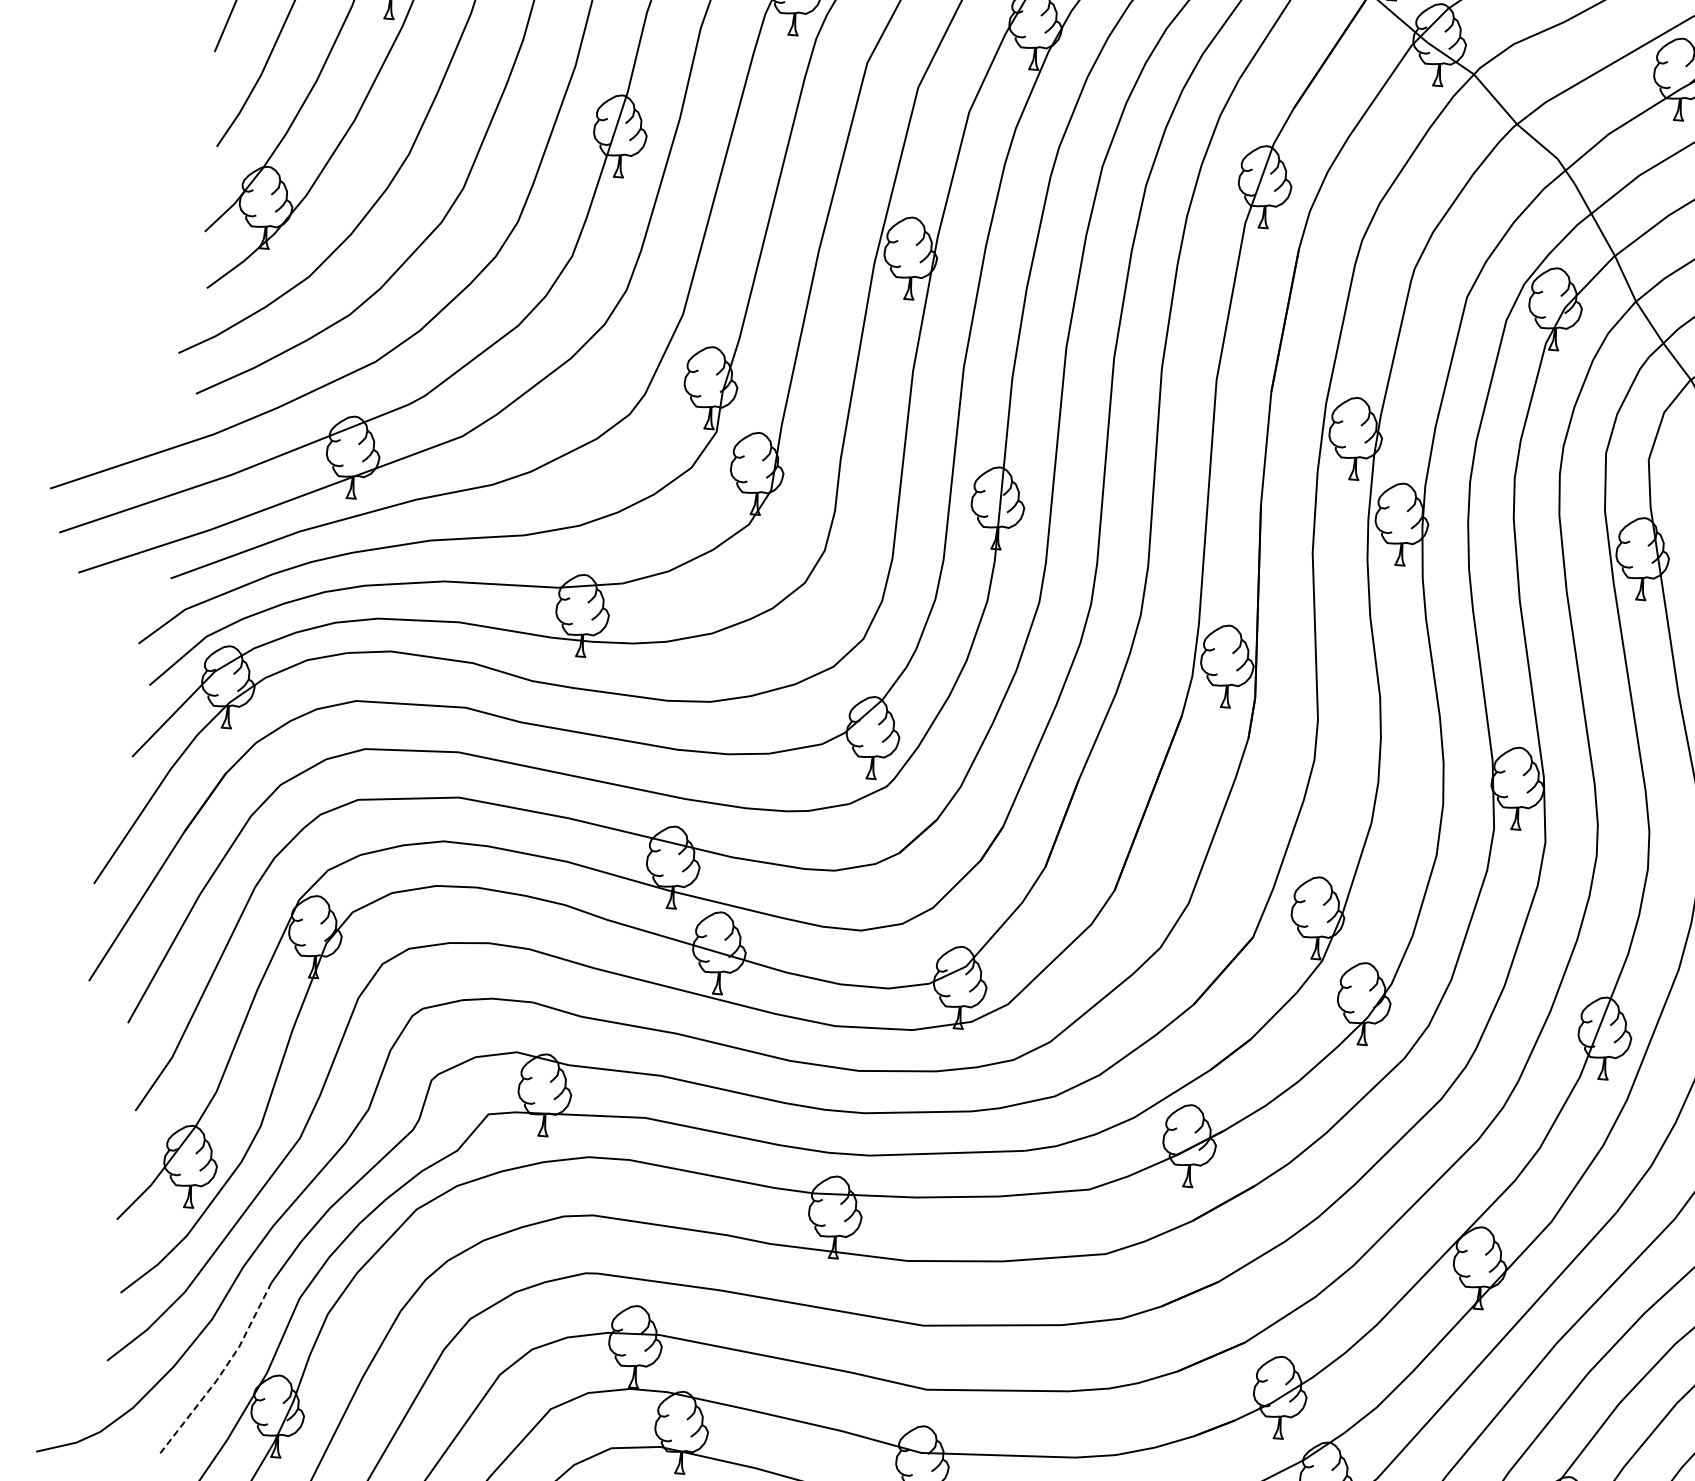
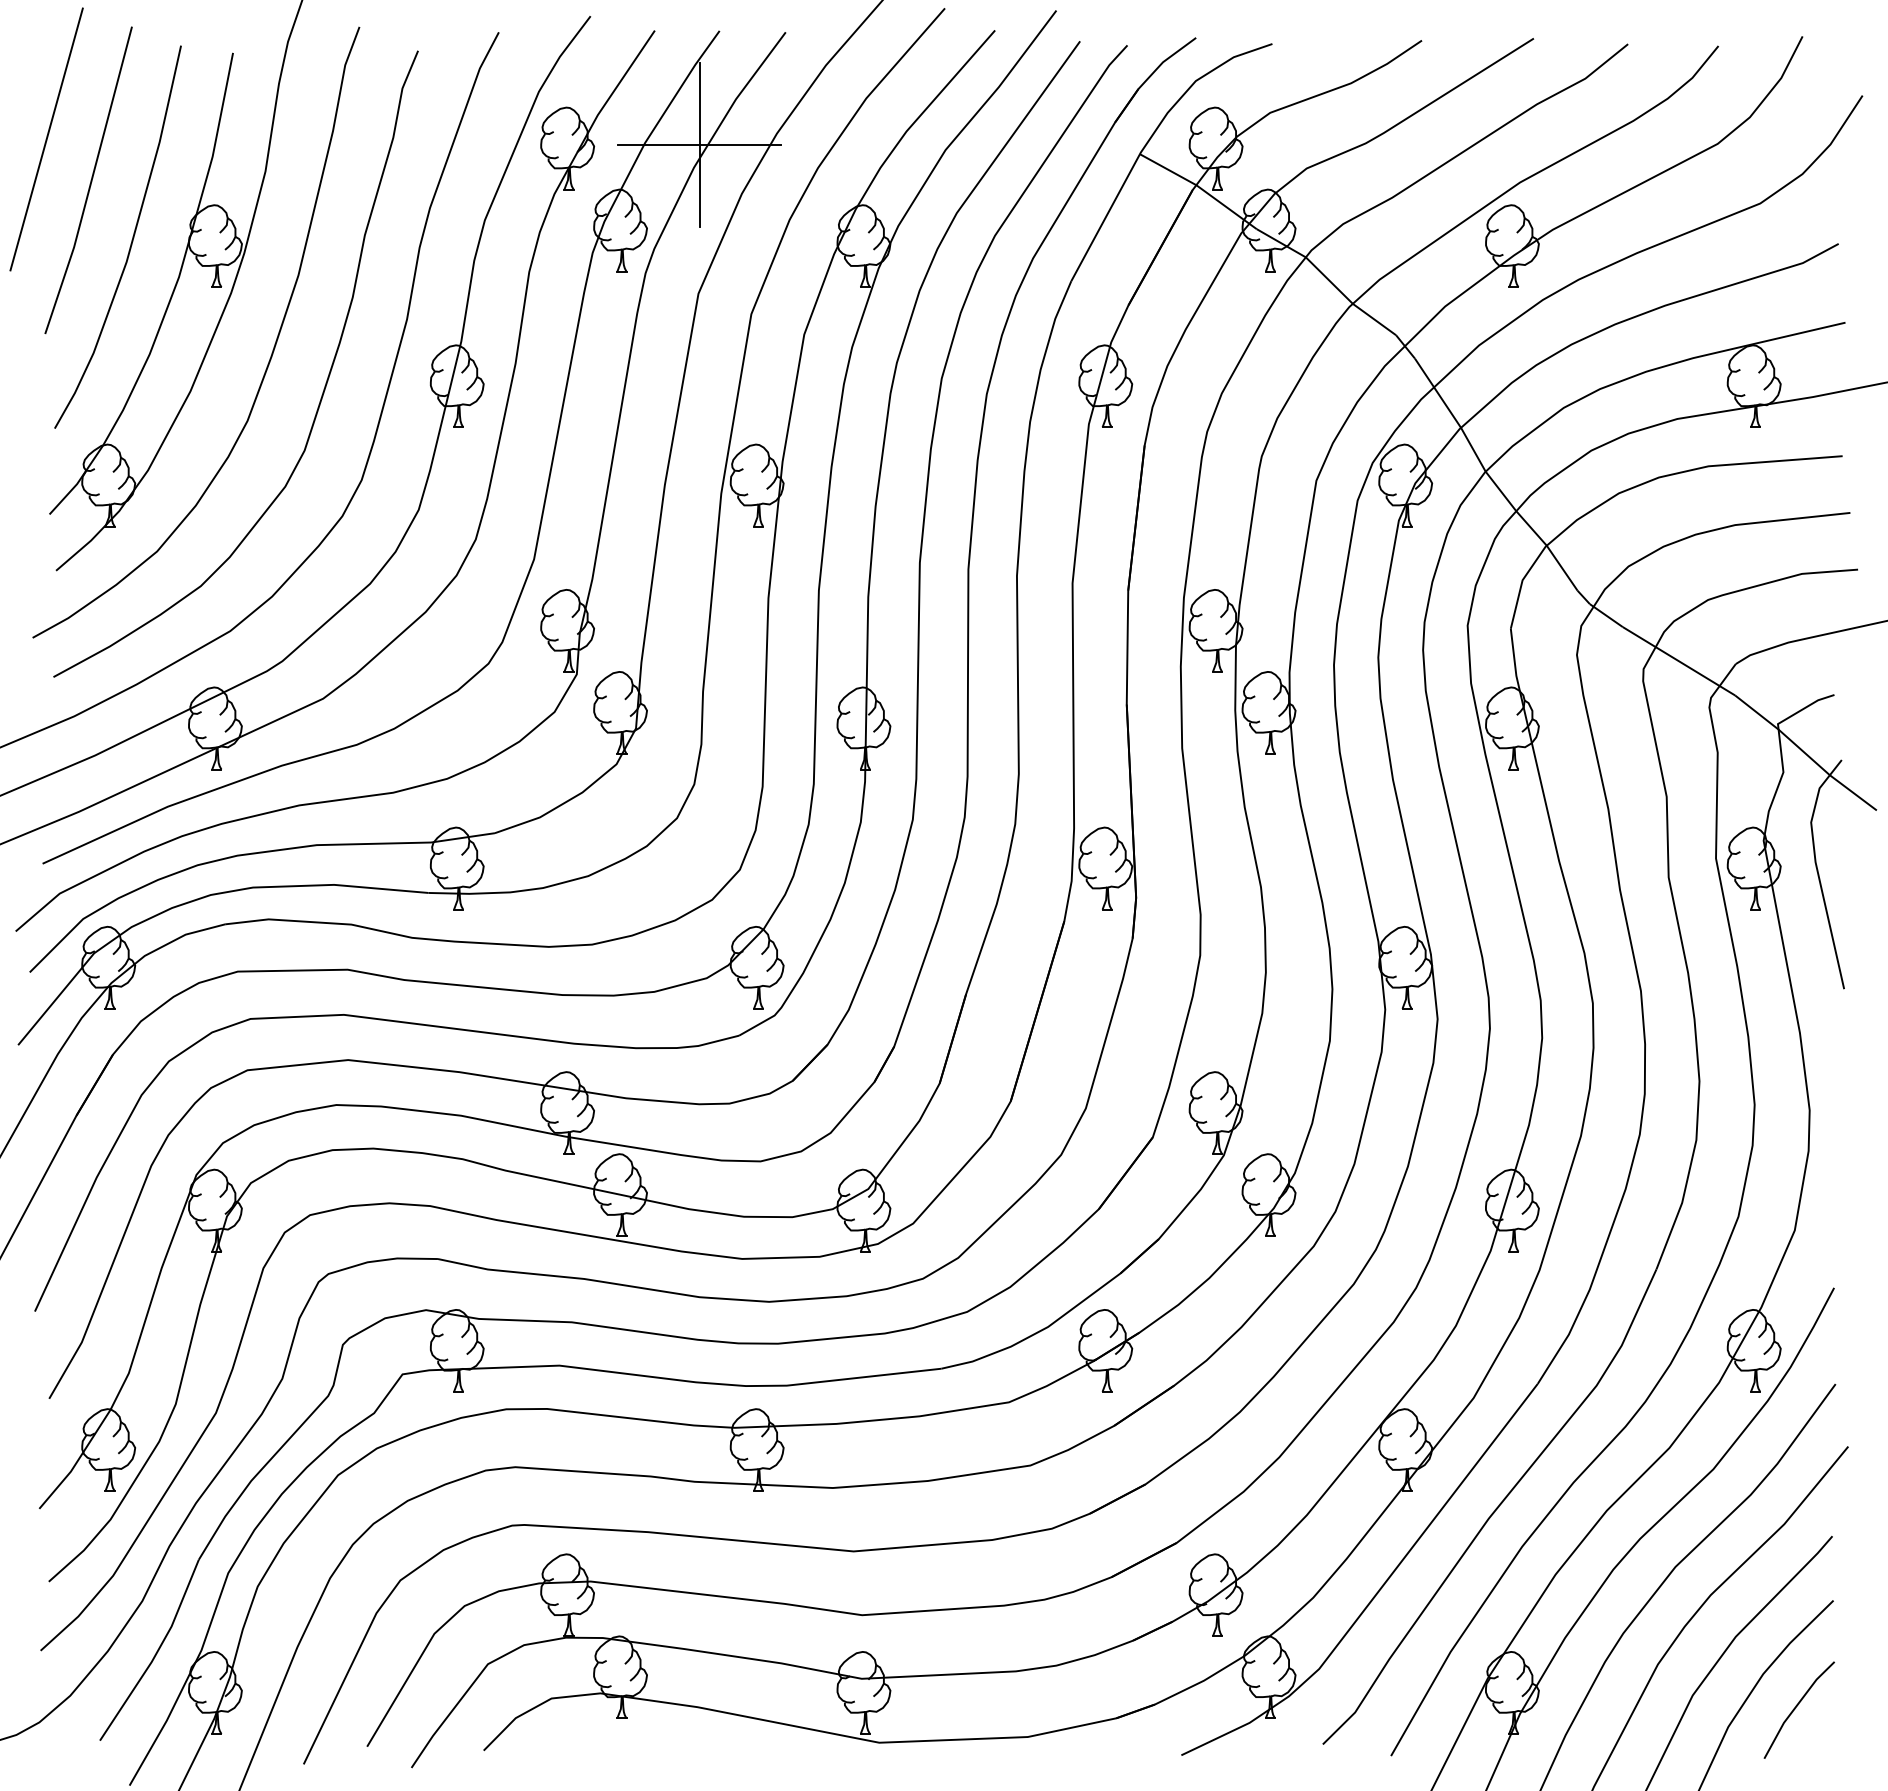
line: (221, 1373) -> (156, 1654), dashed -> solid

